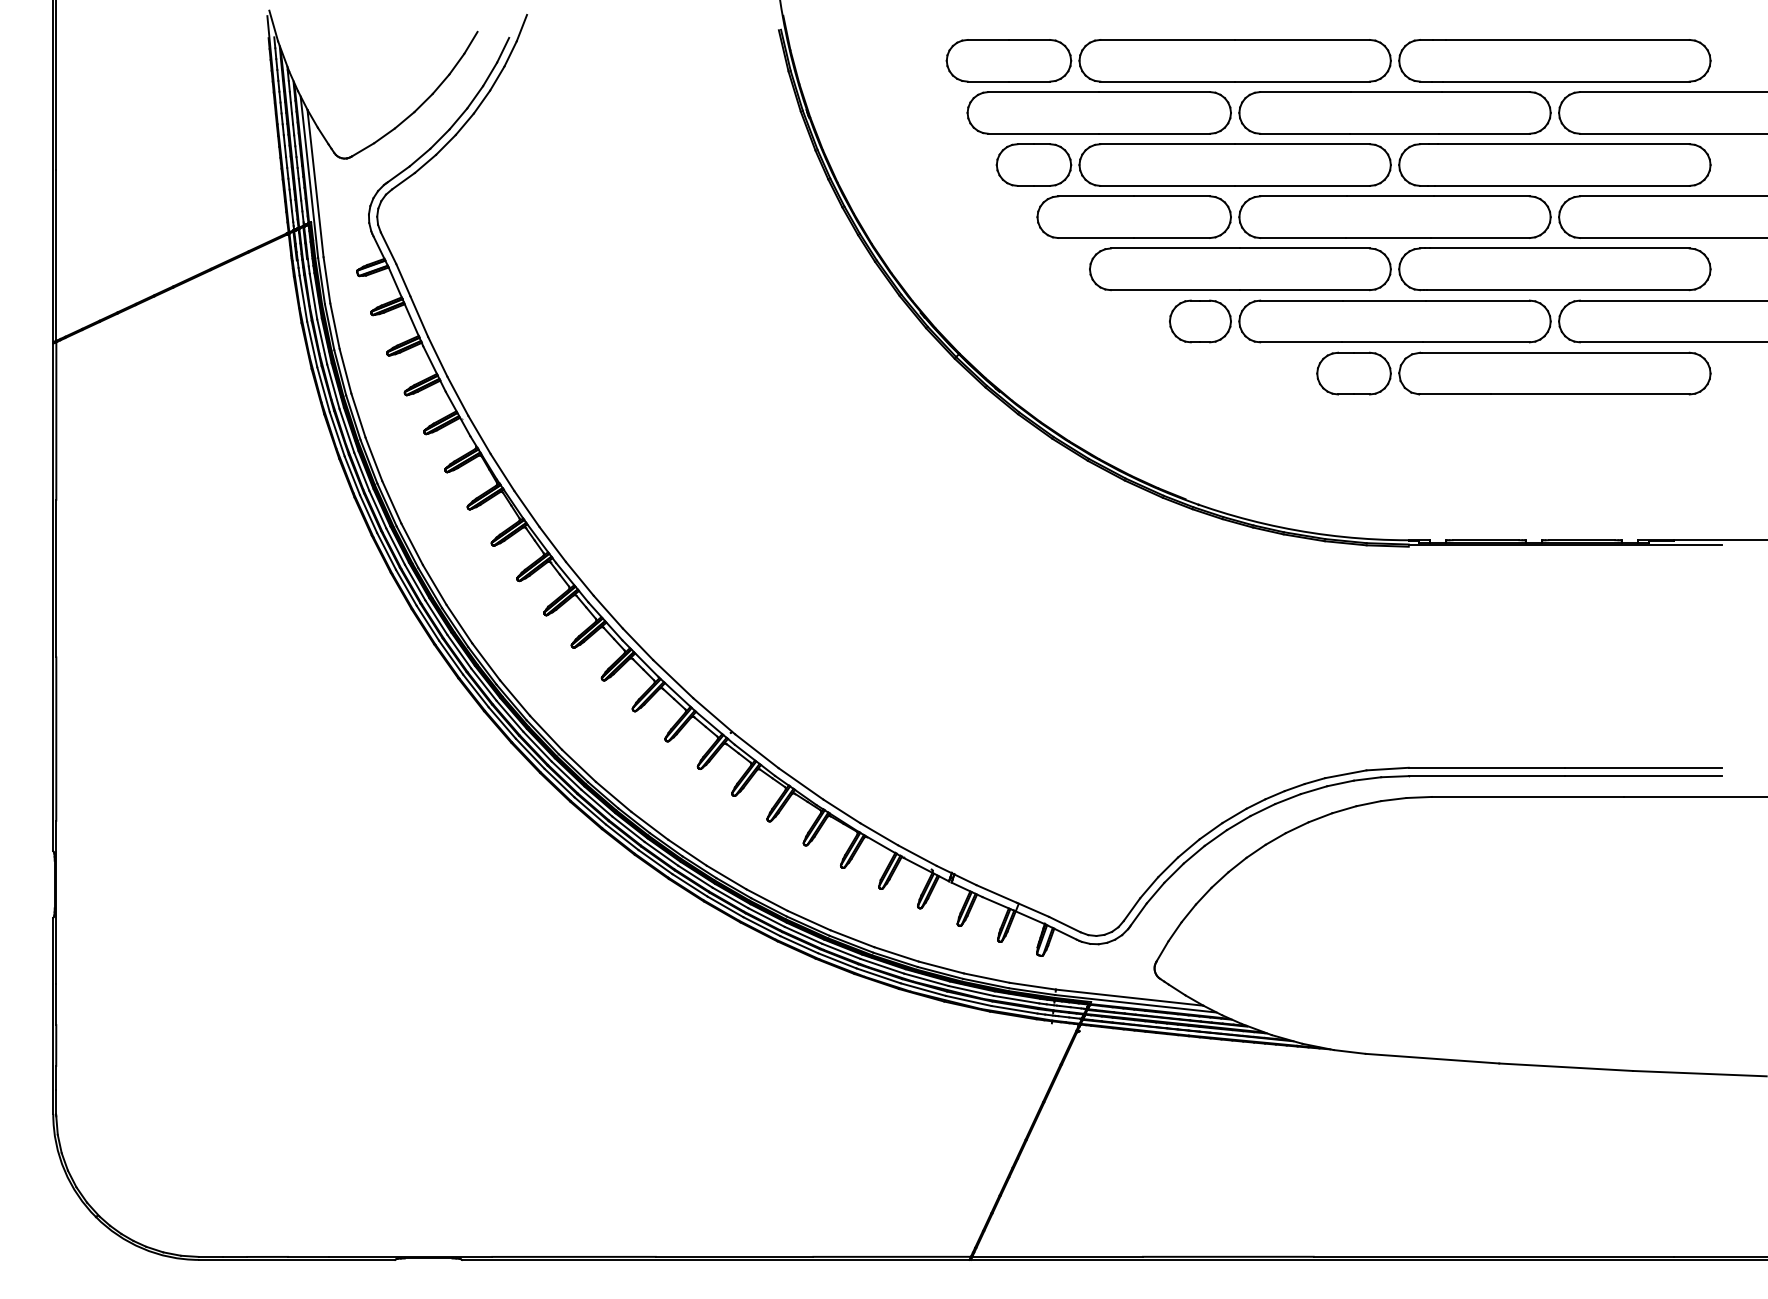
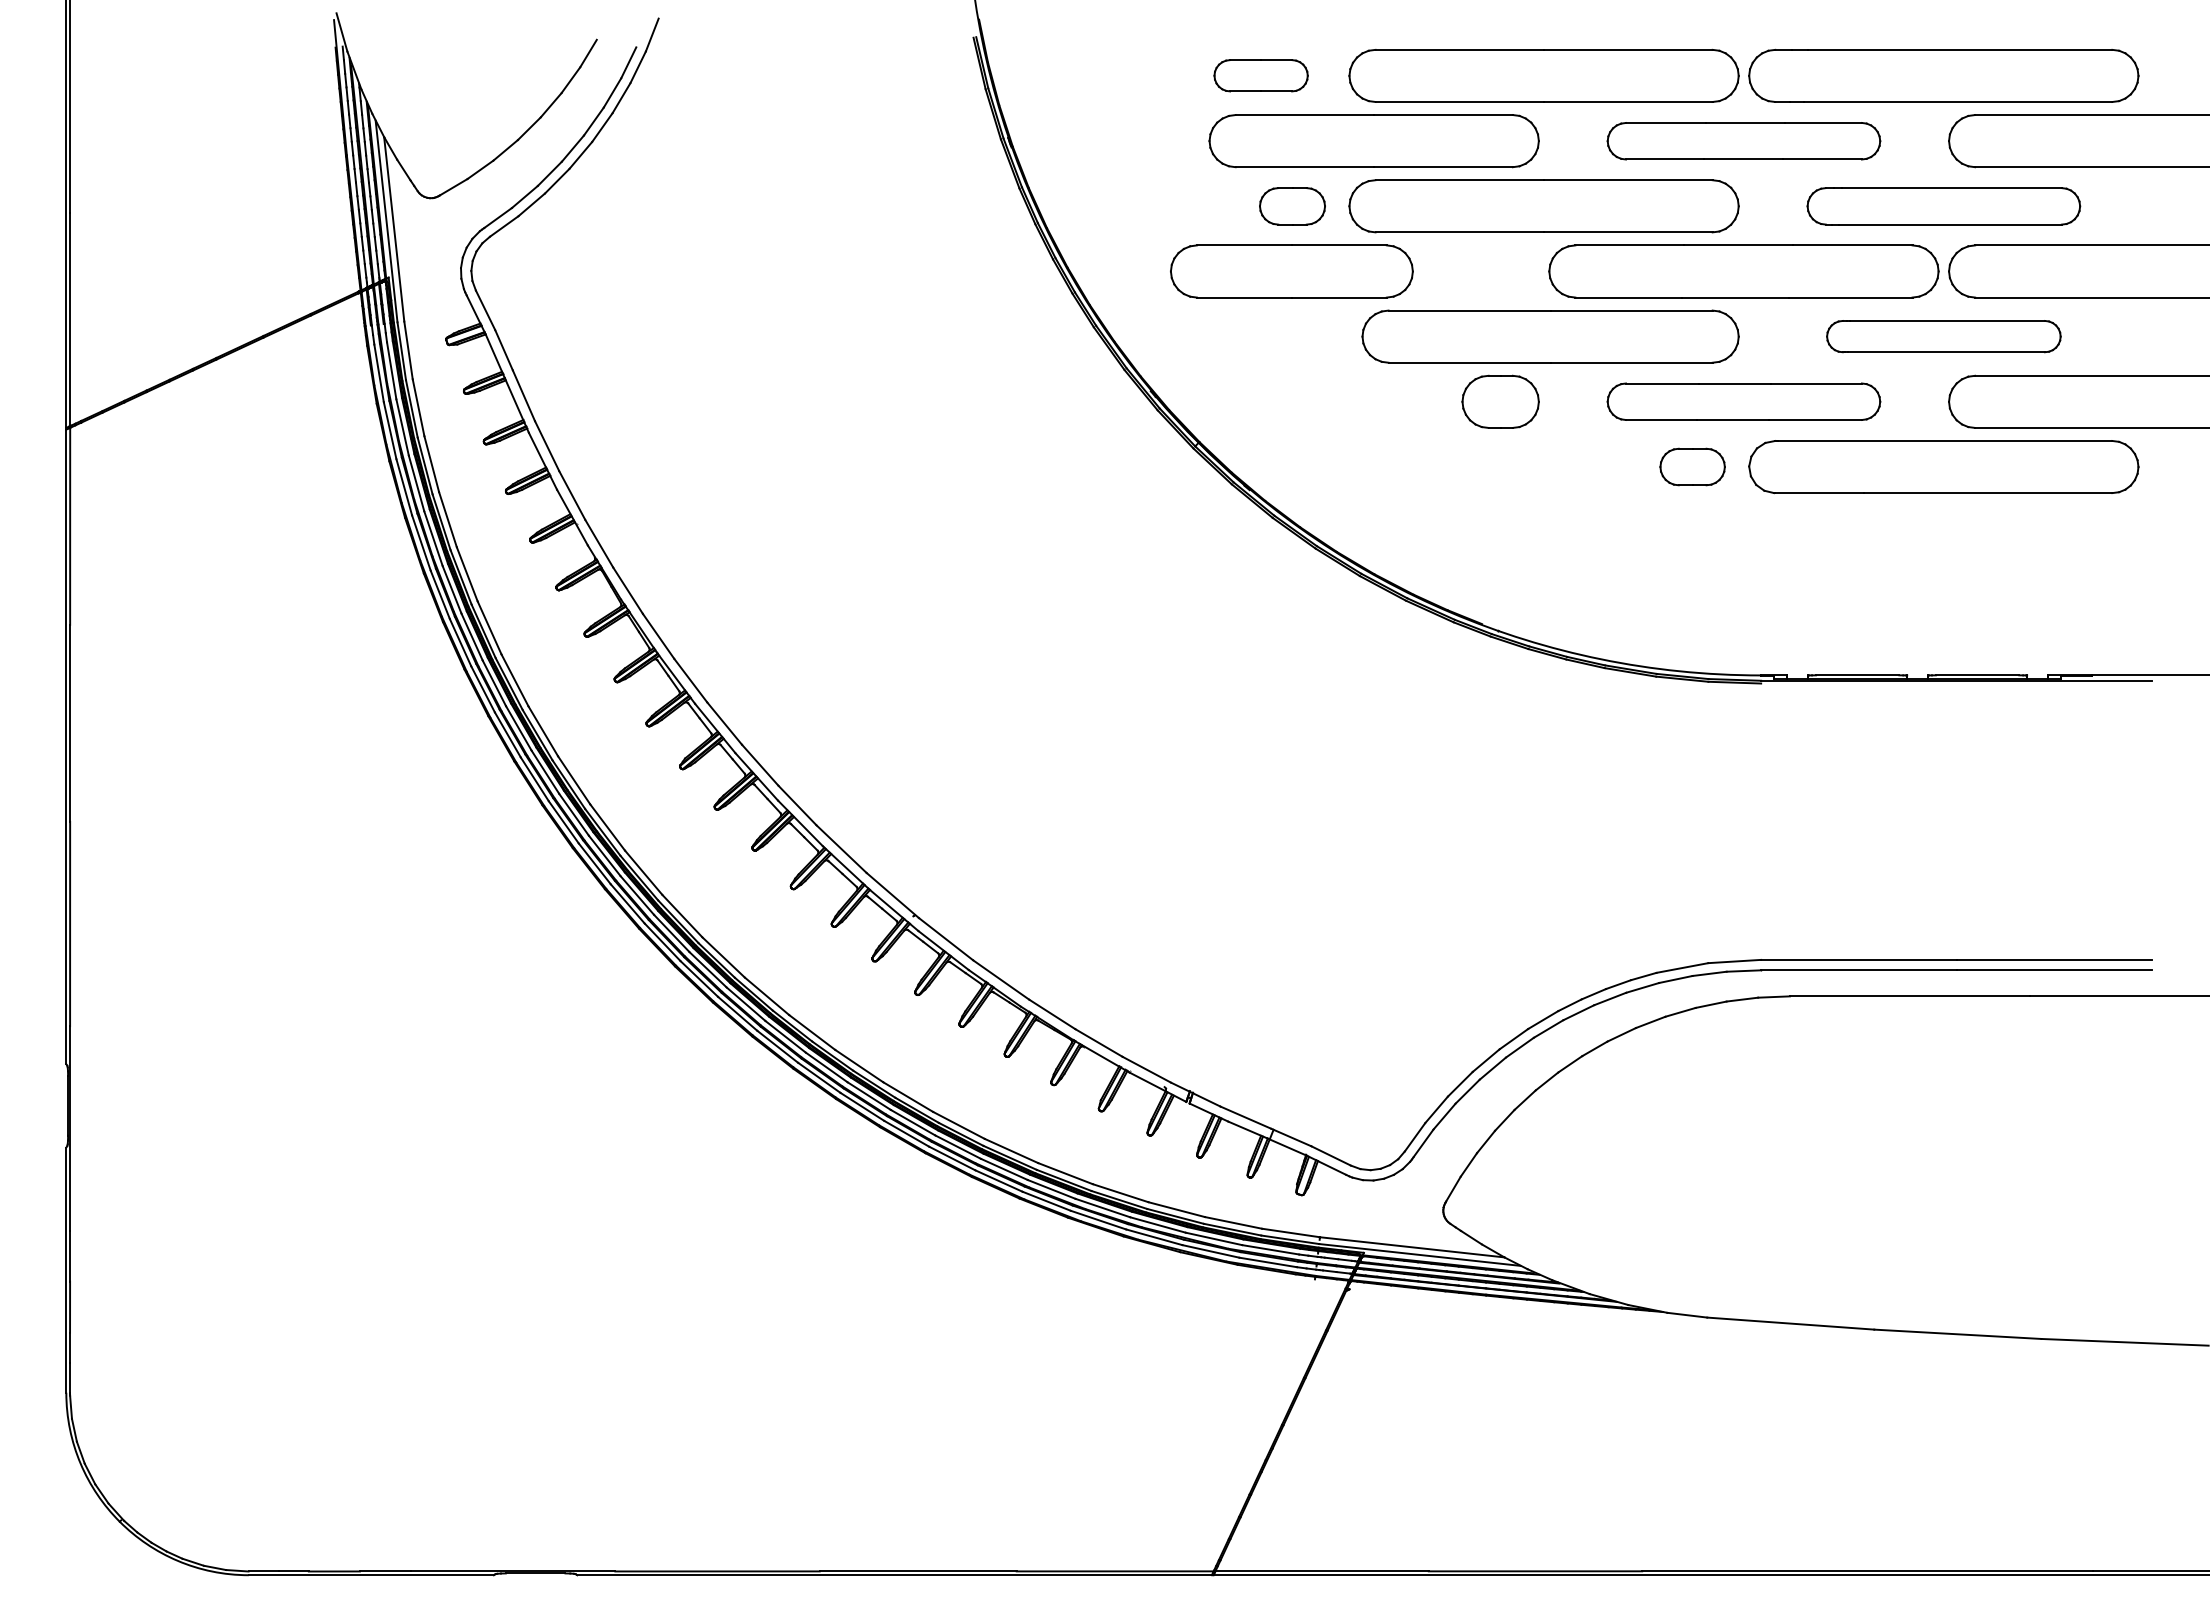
part: (1008, 60) -> (1260, 75), size x0.6
part: (1394, 113) -> (1743, 141), size x0.7
part: (1033, 165) -> (1292, 206), size x0.7
part: (1554, 165) -> (1943, 206), size x0.7
part: (1133, 217) -> (1291, 271), moved
part: (1554, 269) -> (1943, 336), size x0.6
part: (1394, 321) -> (1743, 401), size x0.7
part: (1353, 373) -> (1692, 466), size x0.7

